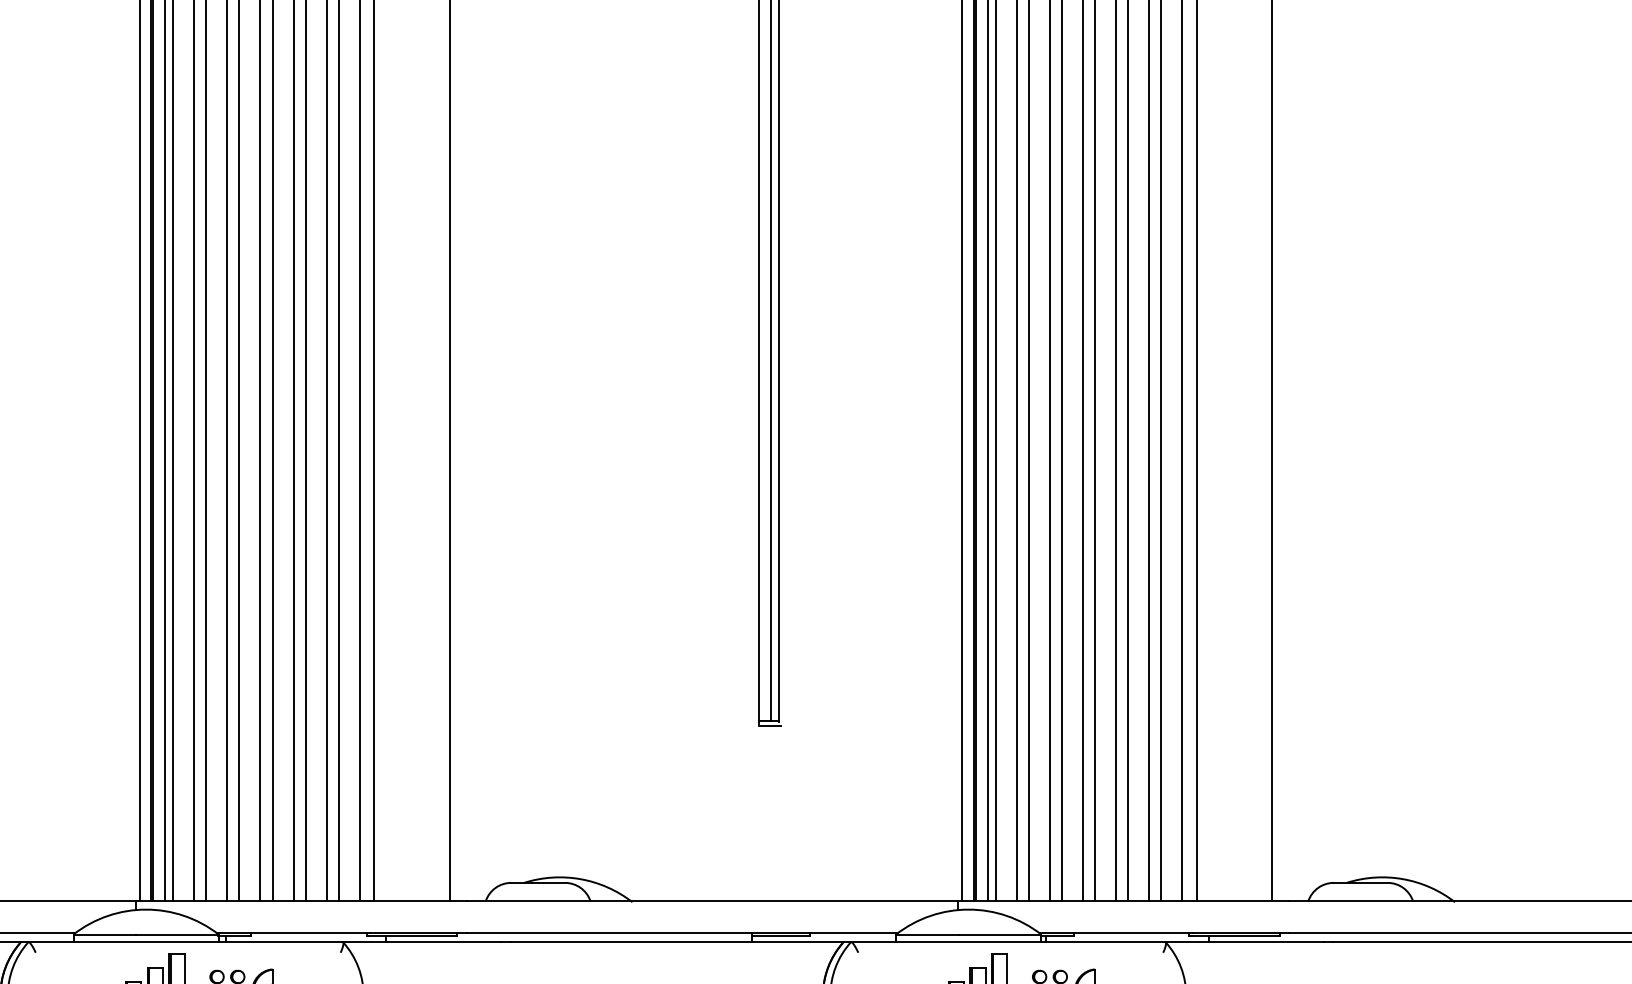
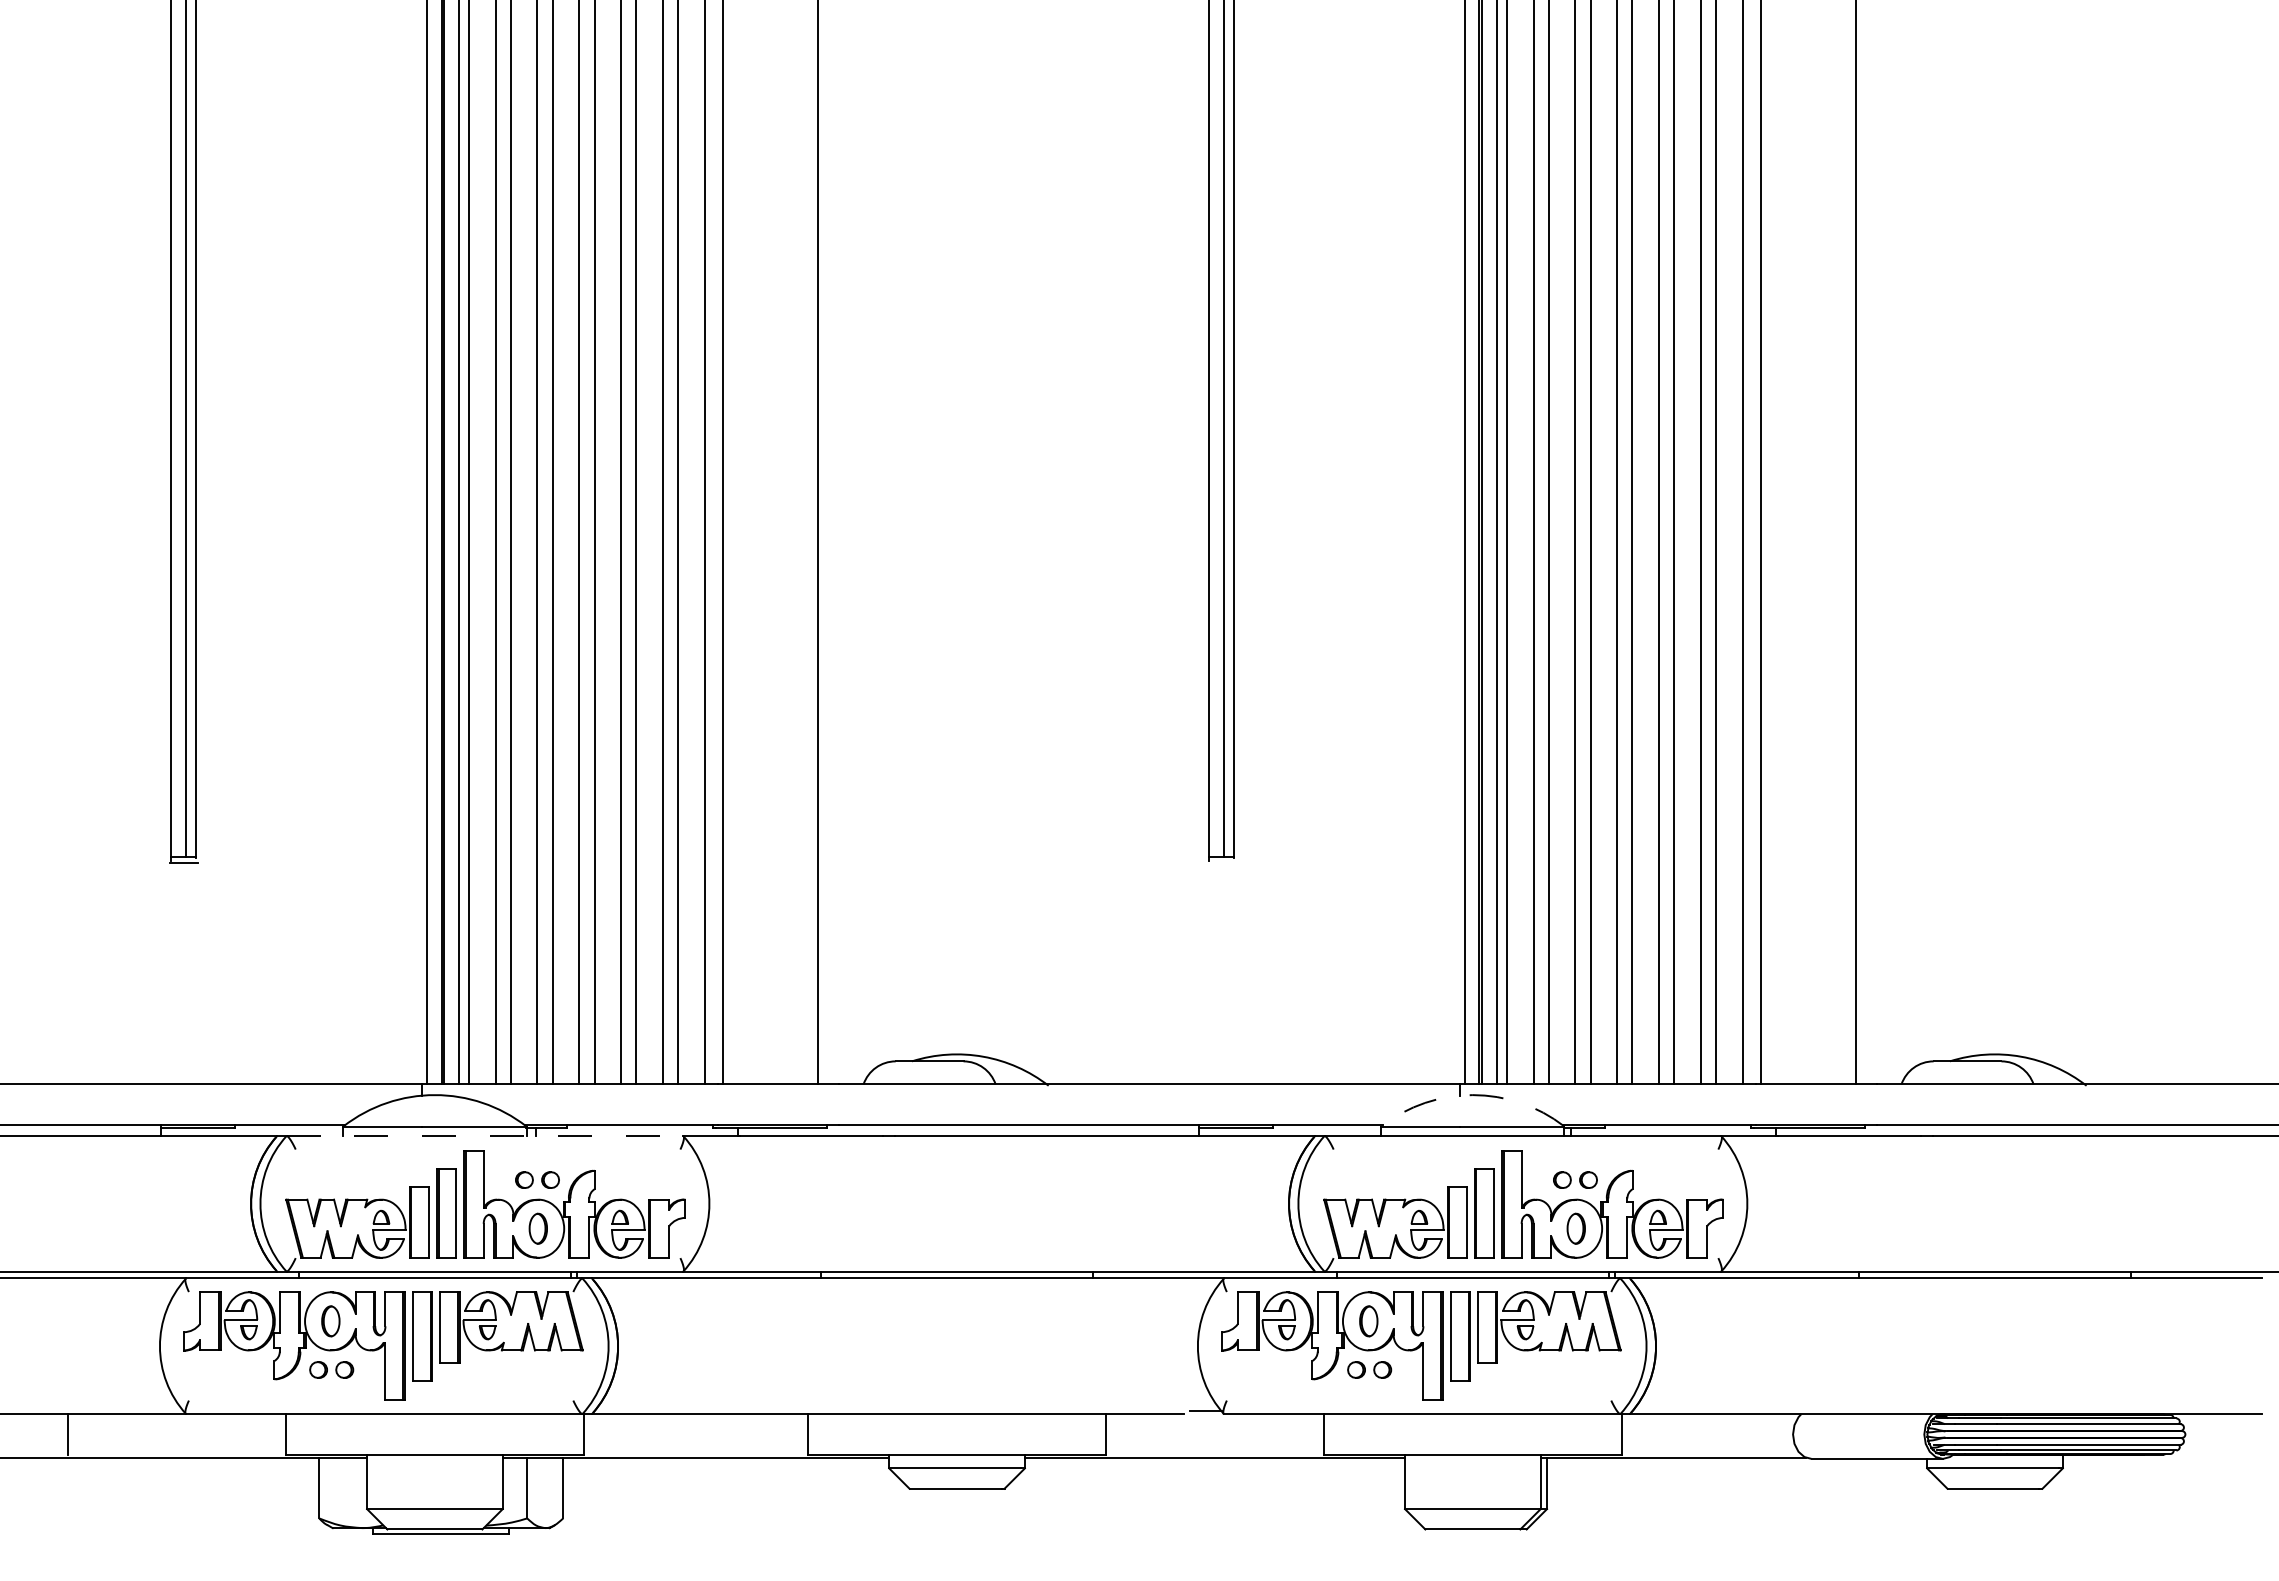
line: (770, 726) -> (1222, 863), removed
arc: (968, 909) -> (1472, 1095), solid -> dashed
line: (186, 942) -> (485, 1136), solid -> dashed

